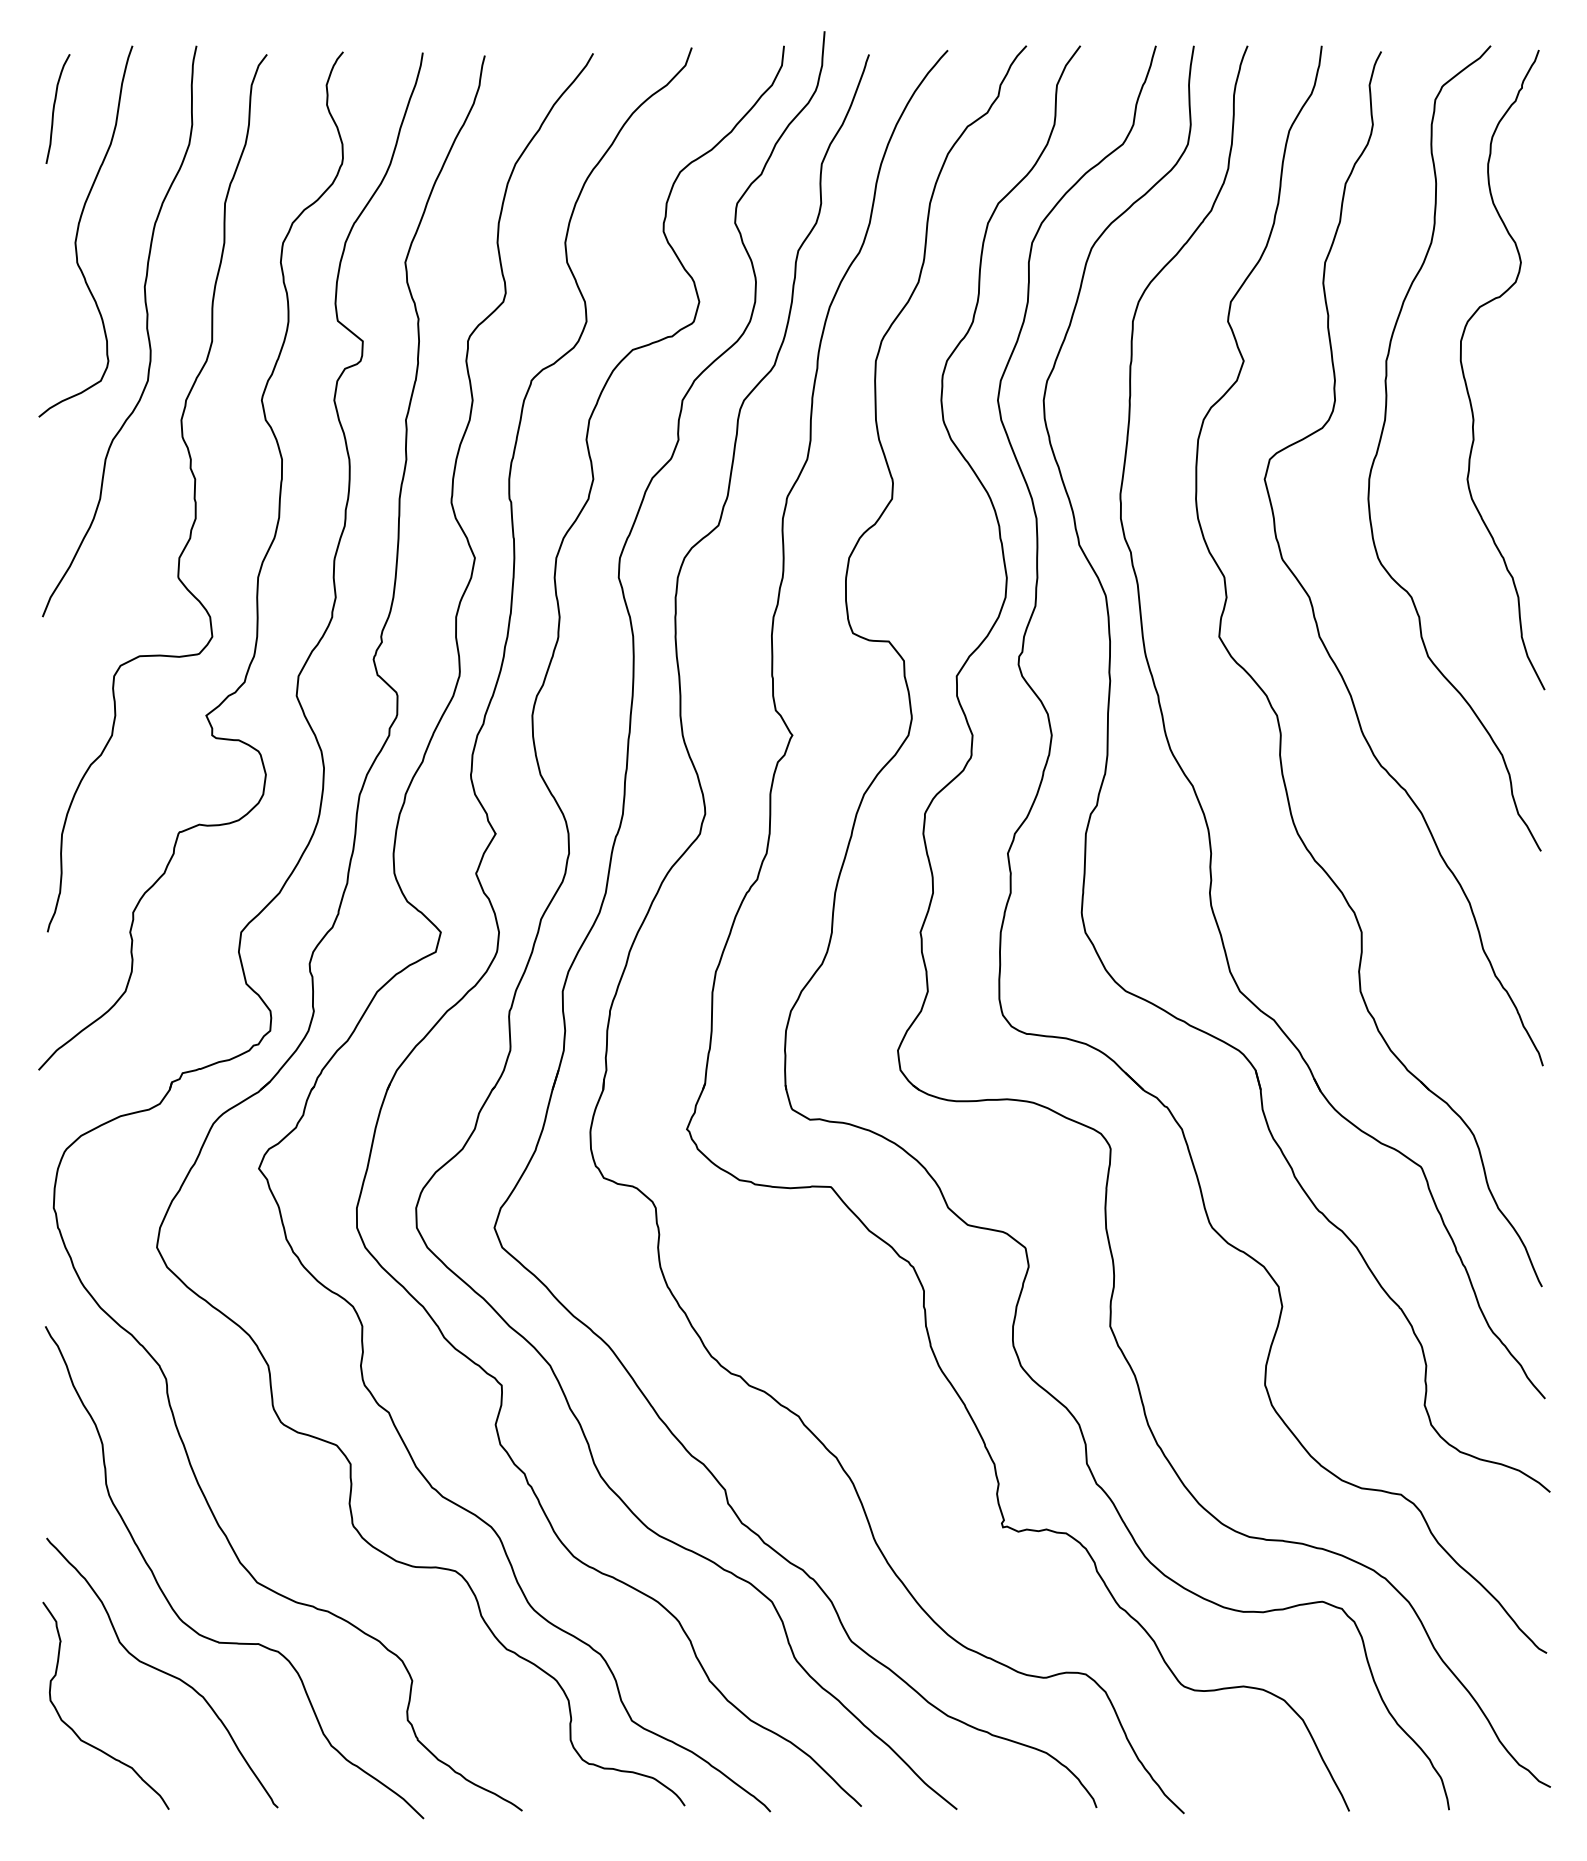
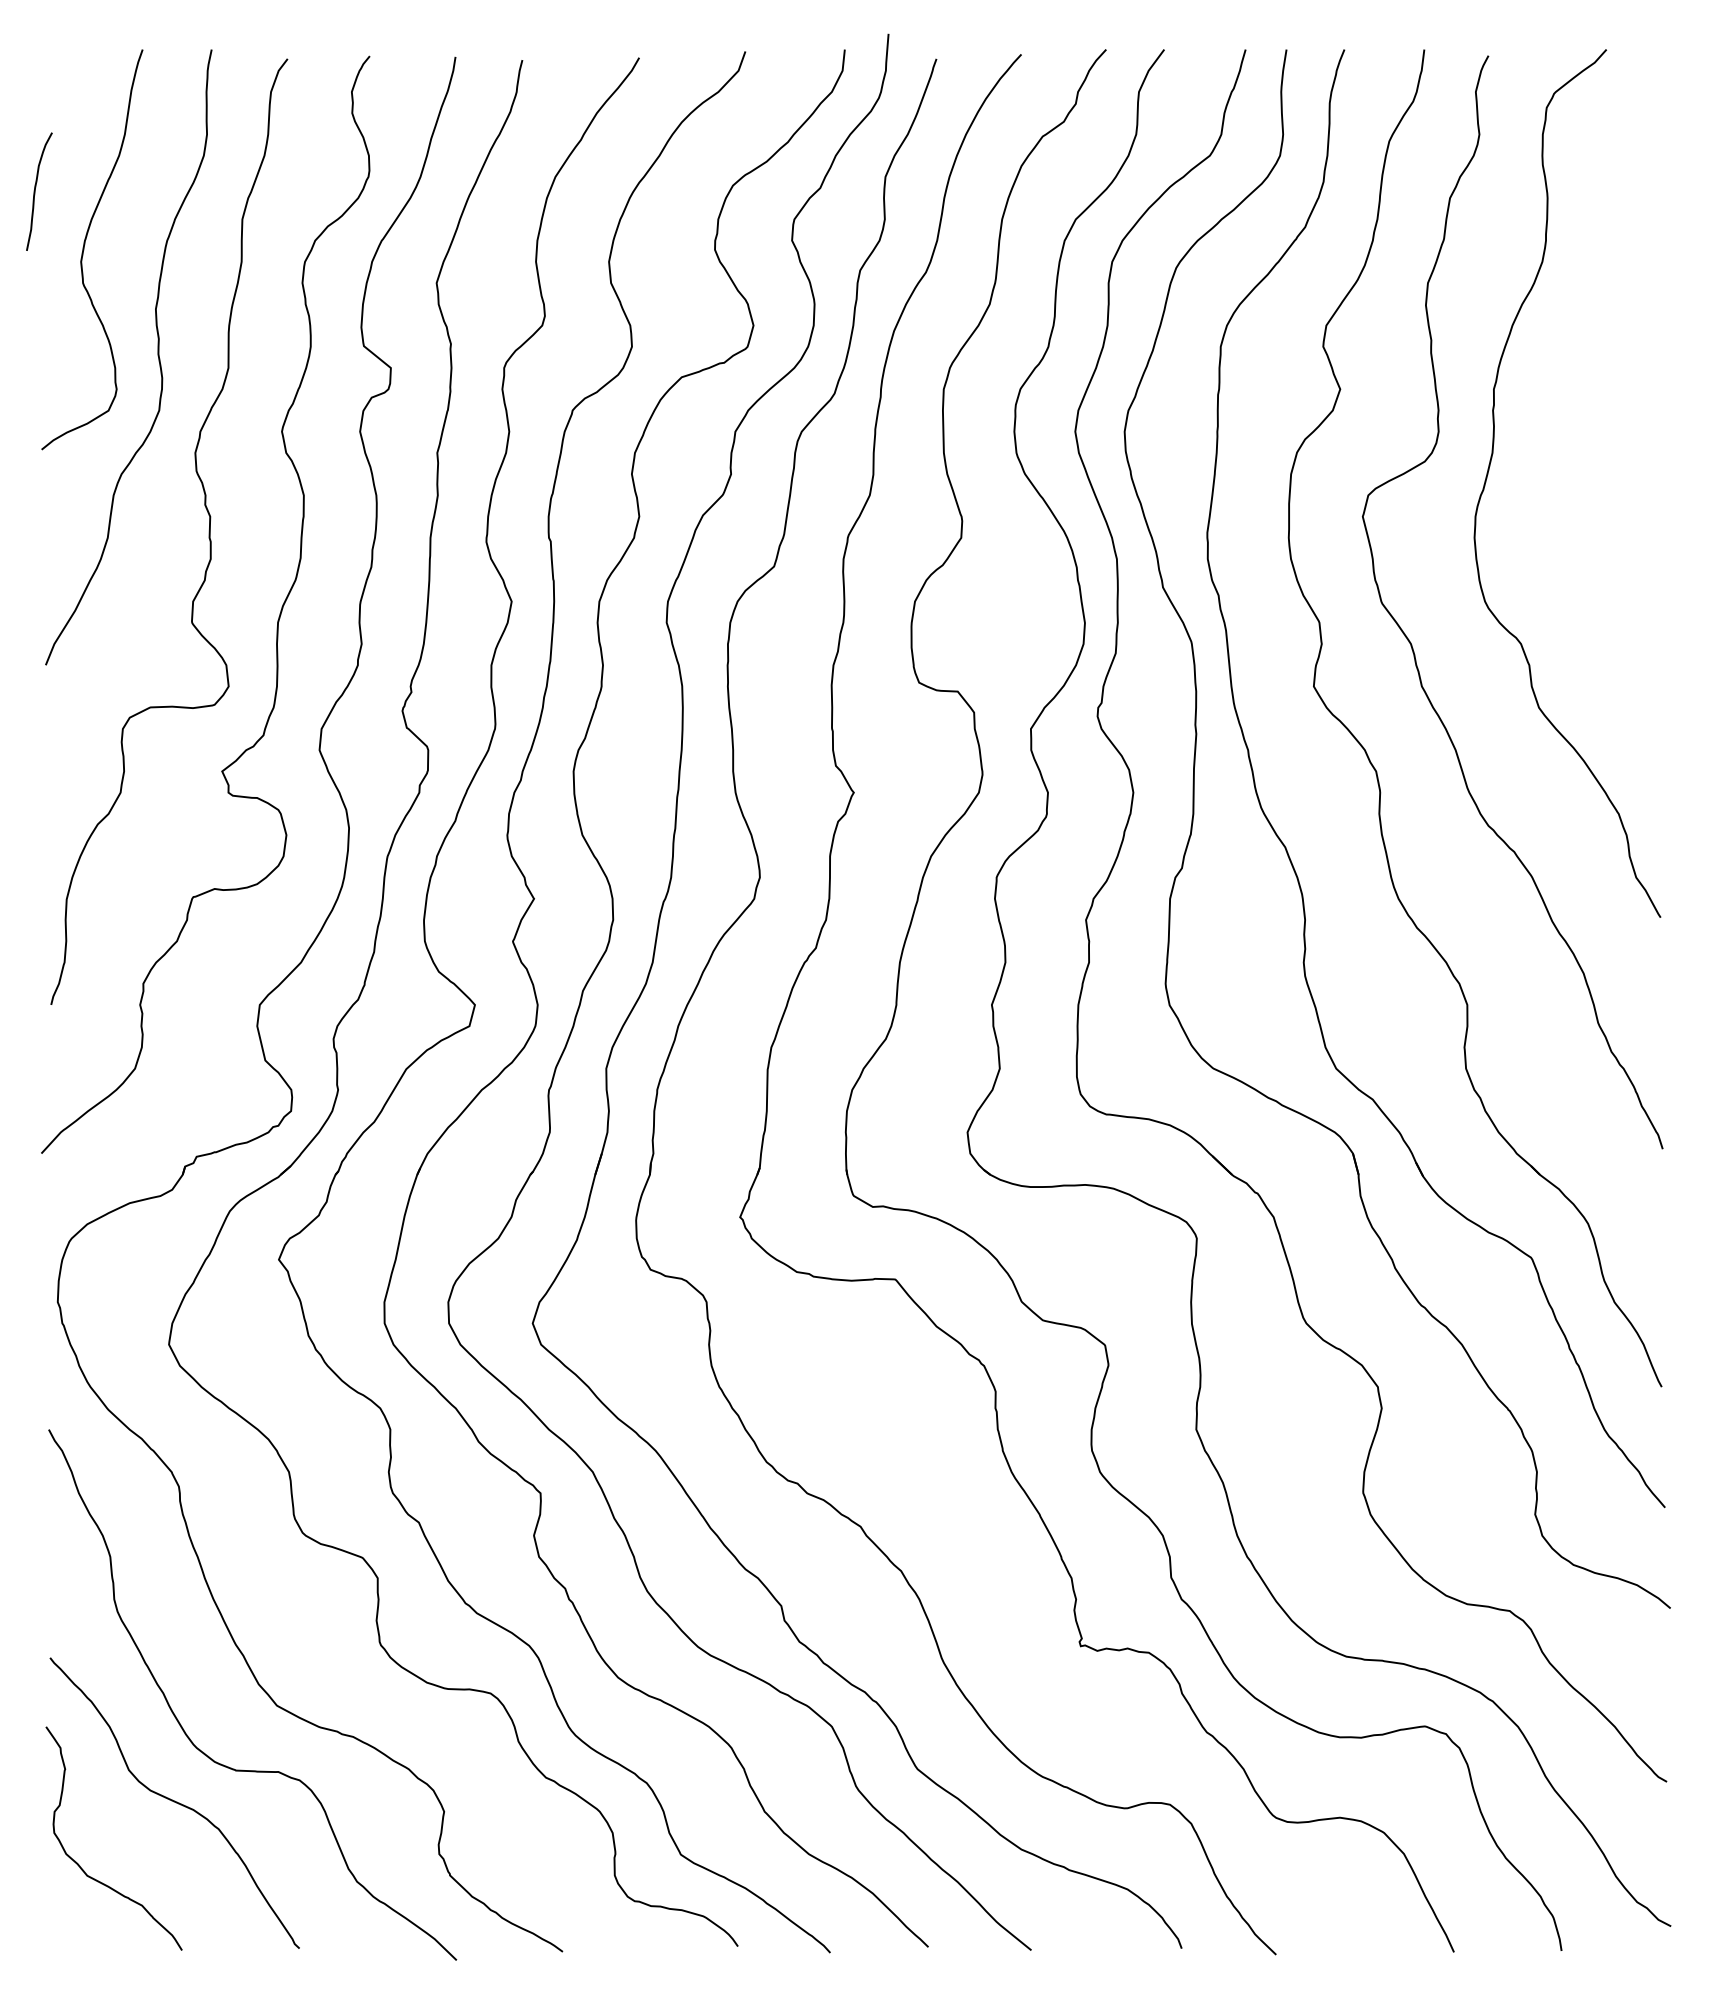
curve: (54, 108) -> (35, 191), moved
curve: (1465, 378) -> (1579, 408), removed

